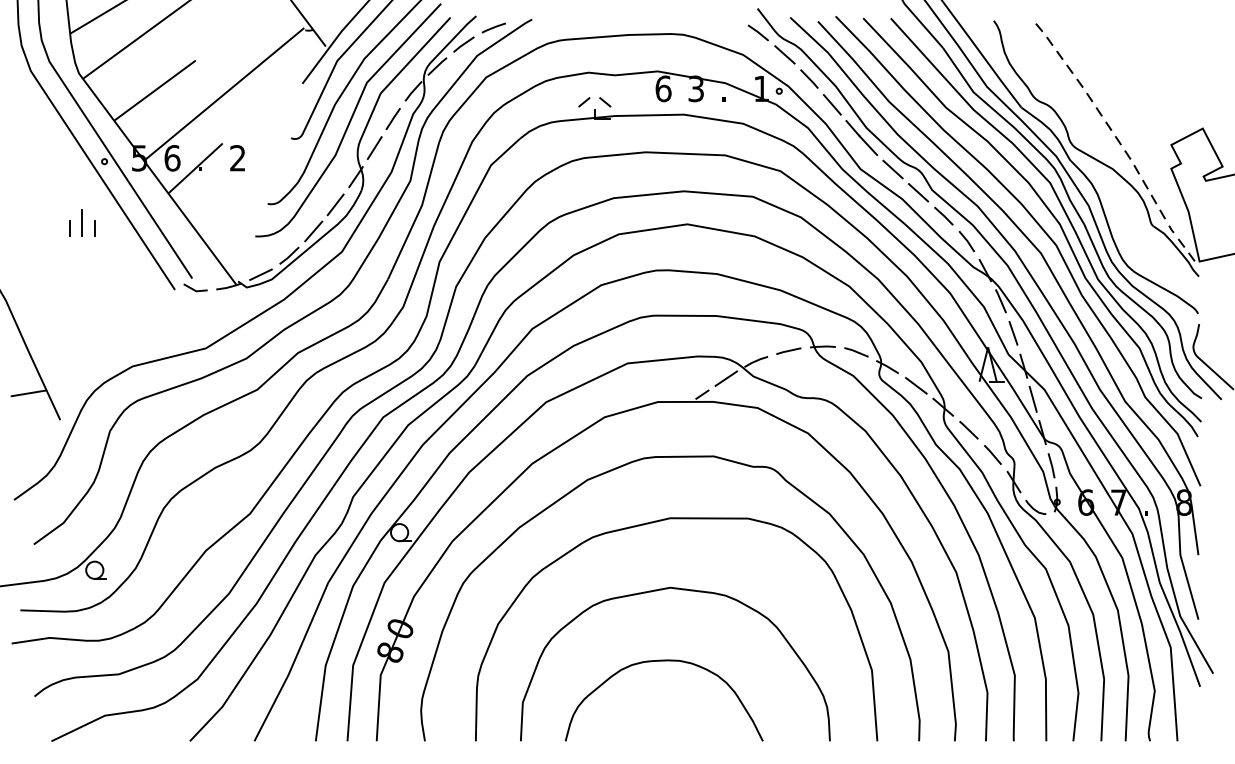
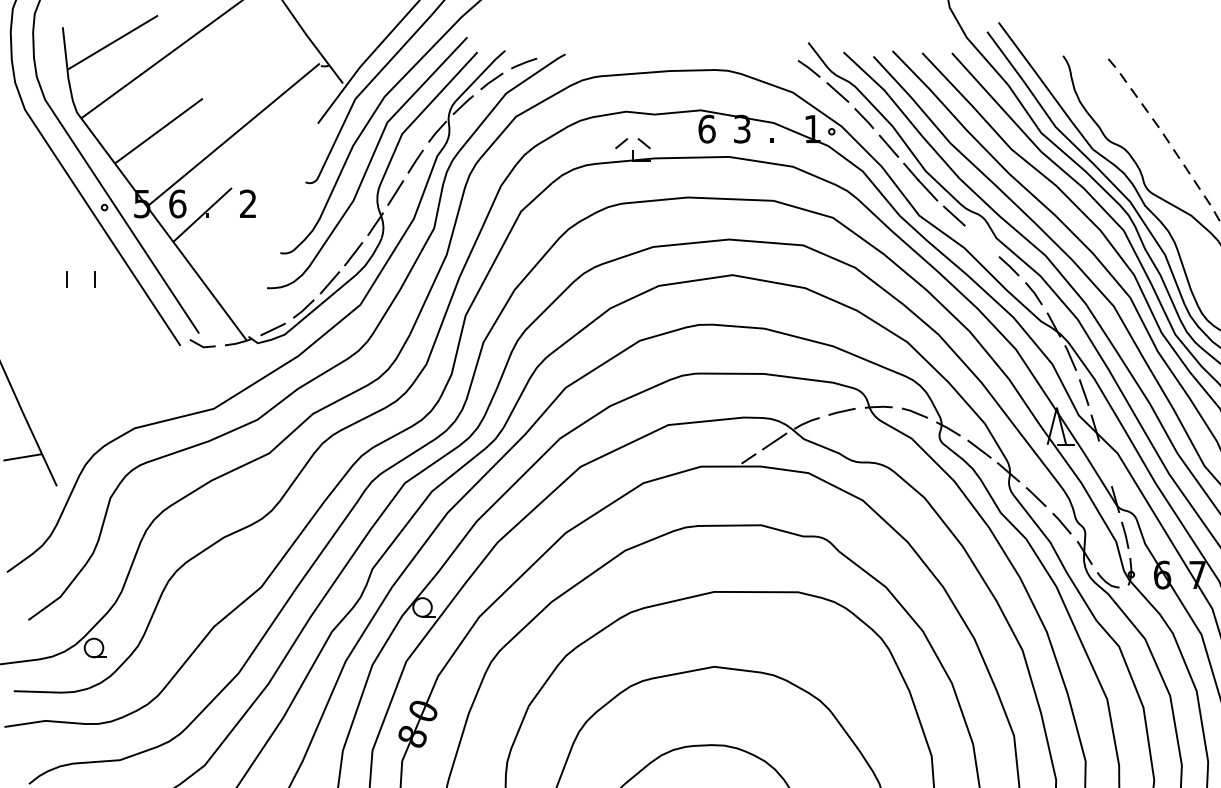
line: (918, 192) -> (981, 240), removed
line: (82, 222) -> (80, 273), removed
line: (1032, 398) -> (1104, 462), removed

